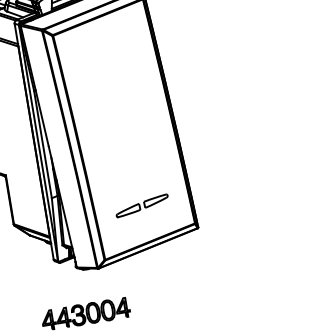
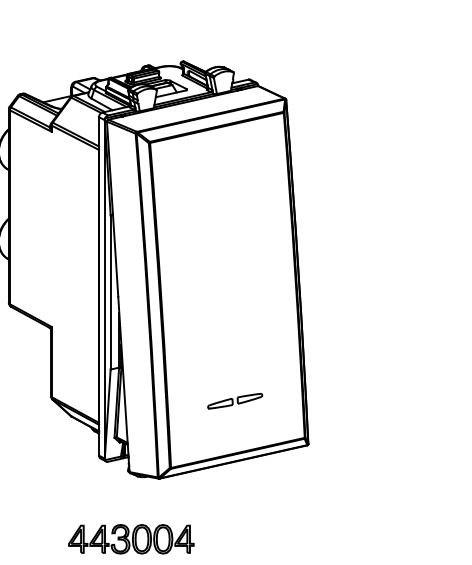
part: (142, 206) -> (235, 401), size x0.71

